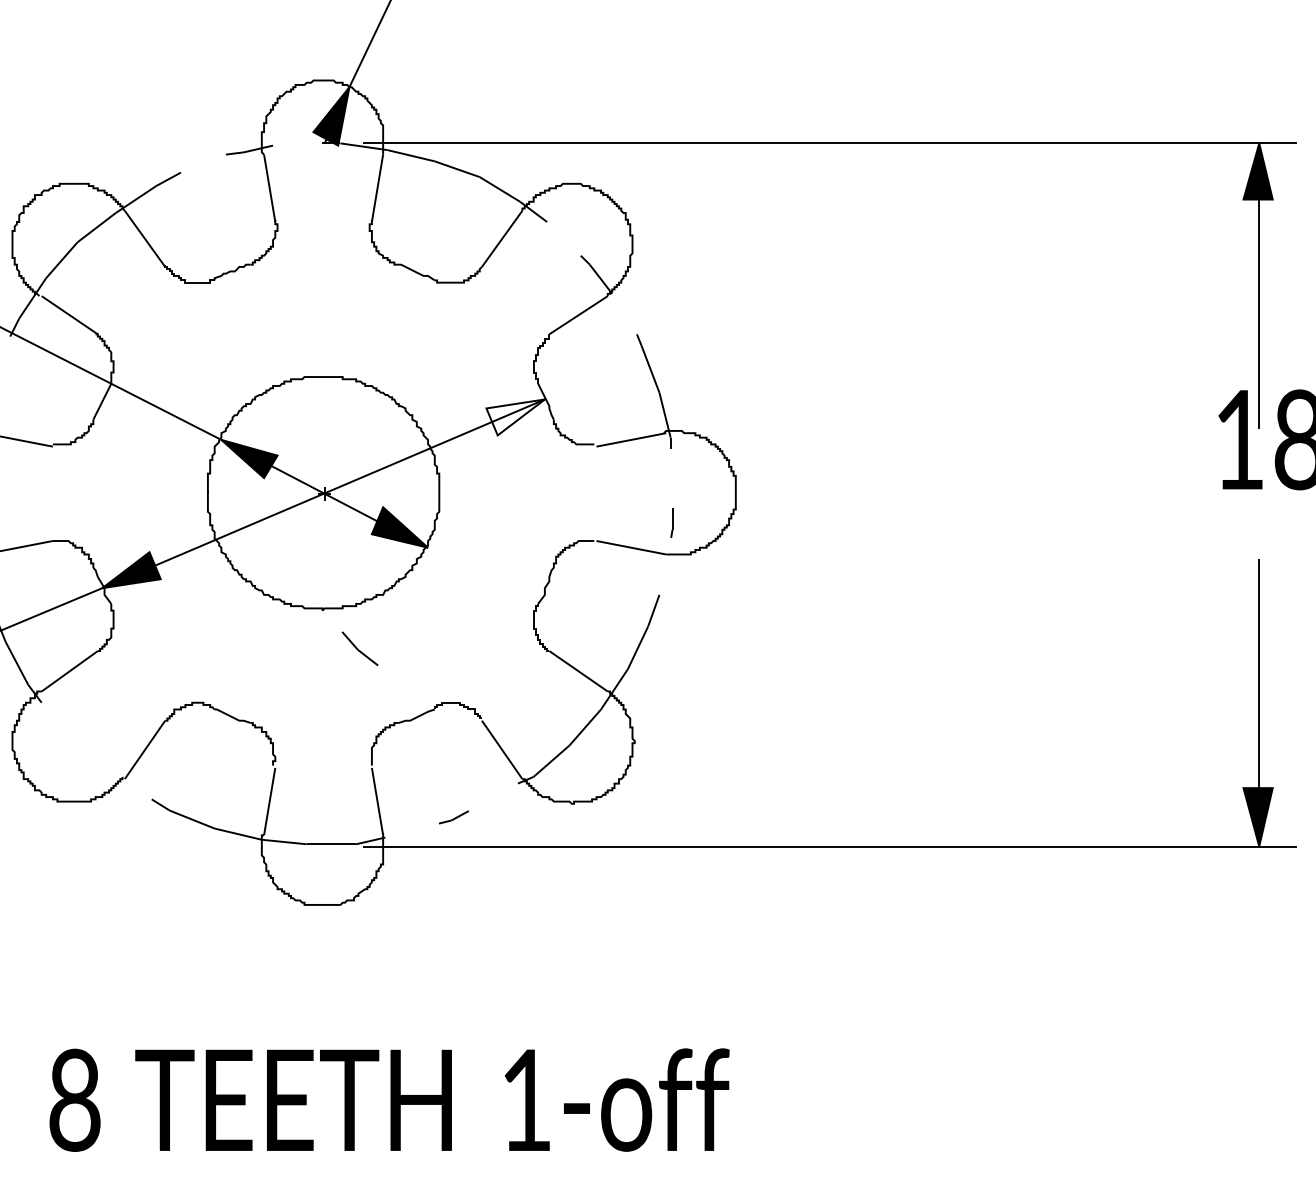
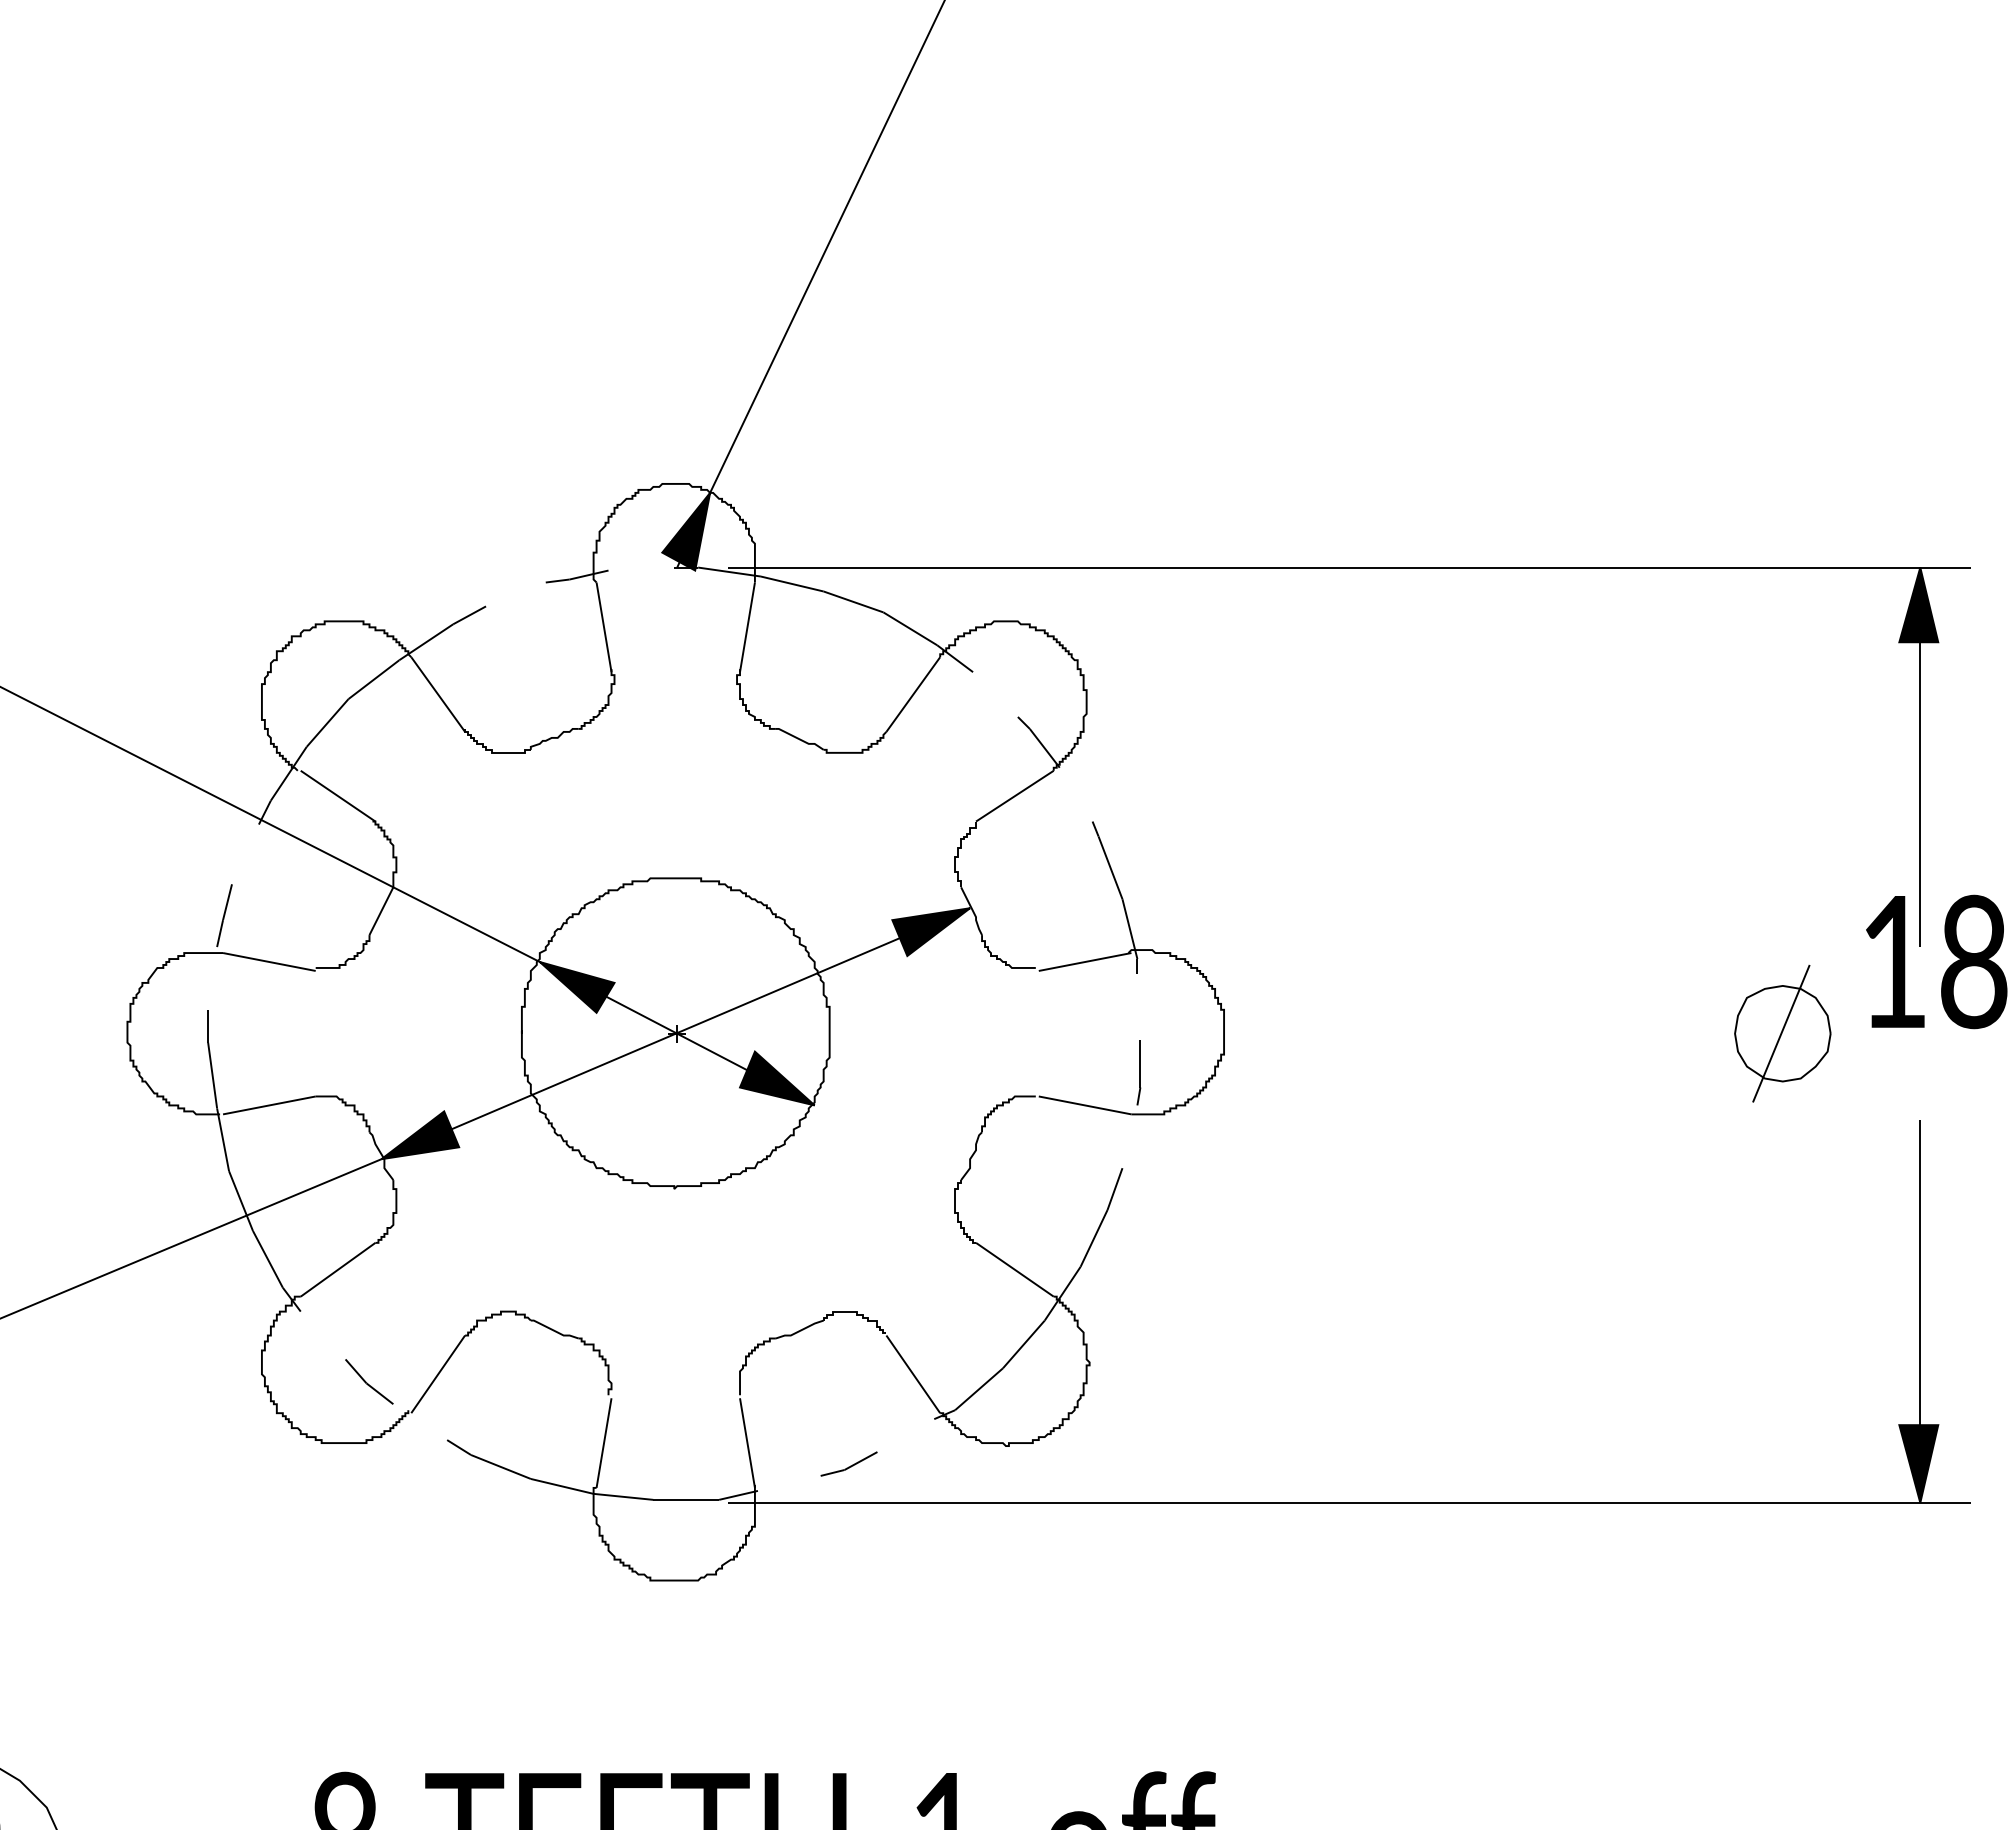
fill: (515, 417) -> (931, 932), added
part: (1155, 493) -> (1782, 1033), added
part: (671, 522) -> (1138, 1072), size x1.67
part: (360, 648) -> (369, 1381), moved
part: (453, 816) -> (848, 1463), size x1.43

